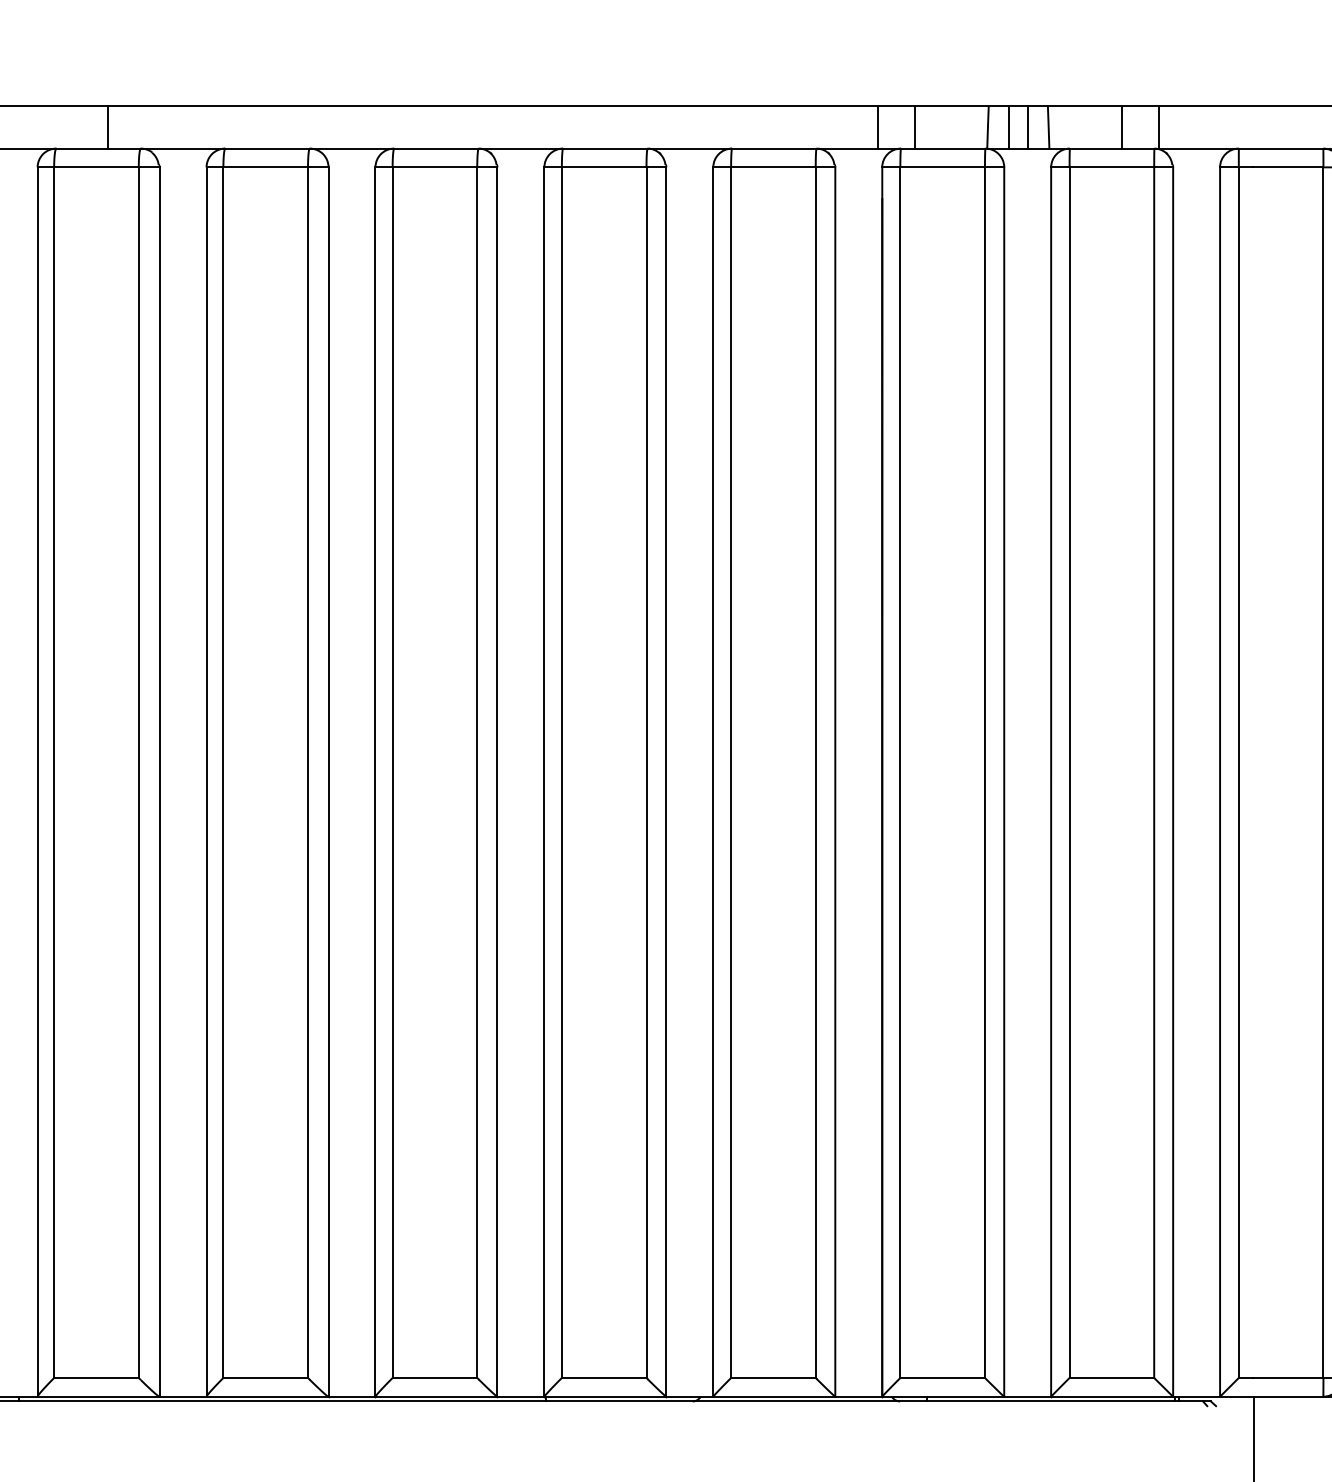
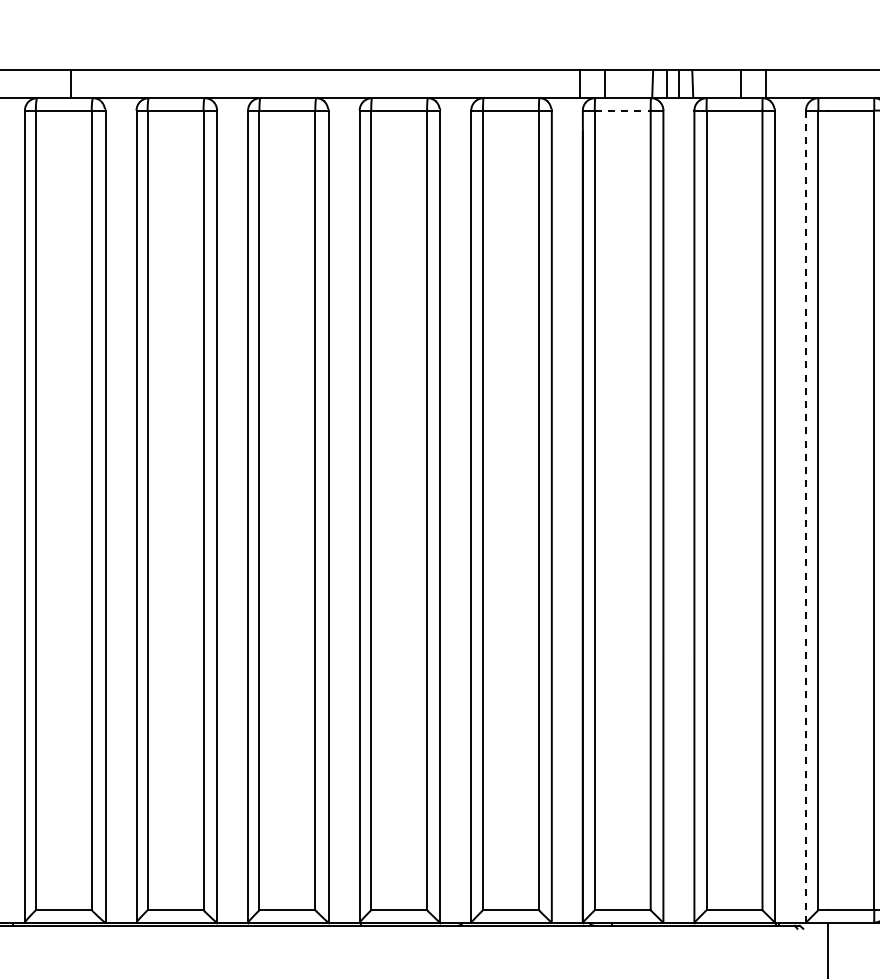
line: (942, 167) -> (622, 110), solid -> dashed
line: (1219, 783) -> (805, 517), solid -> dashed

